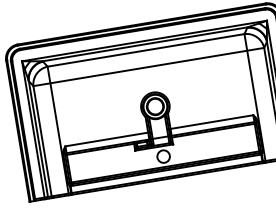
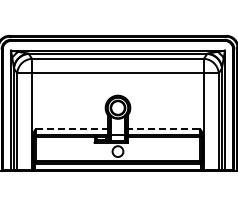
line: (211, 122) -> (163, 129), solid -> dashed
line: (107, 139) -> (72, 129), solid -> dashed

